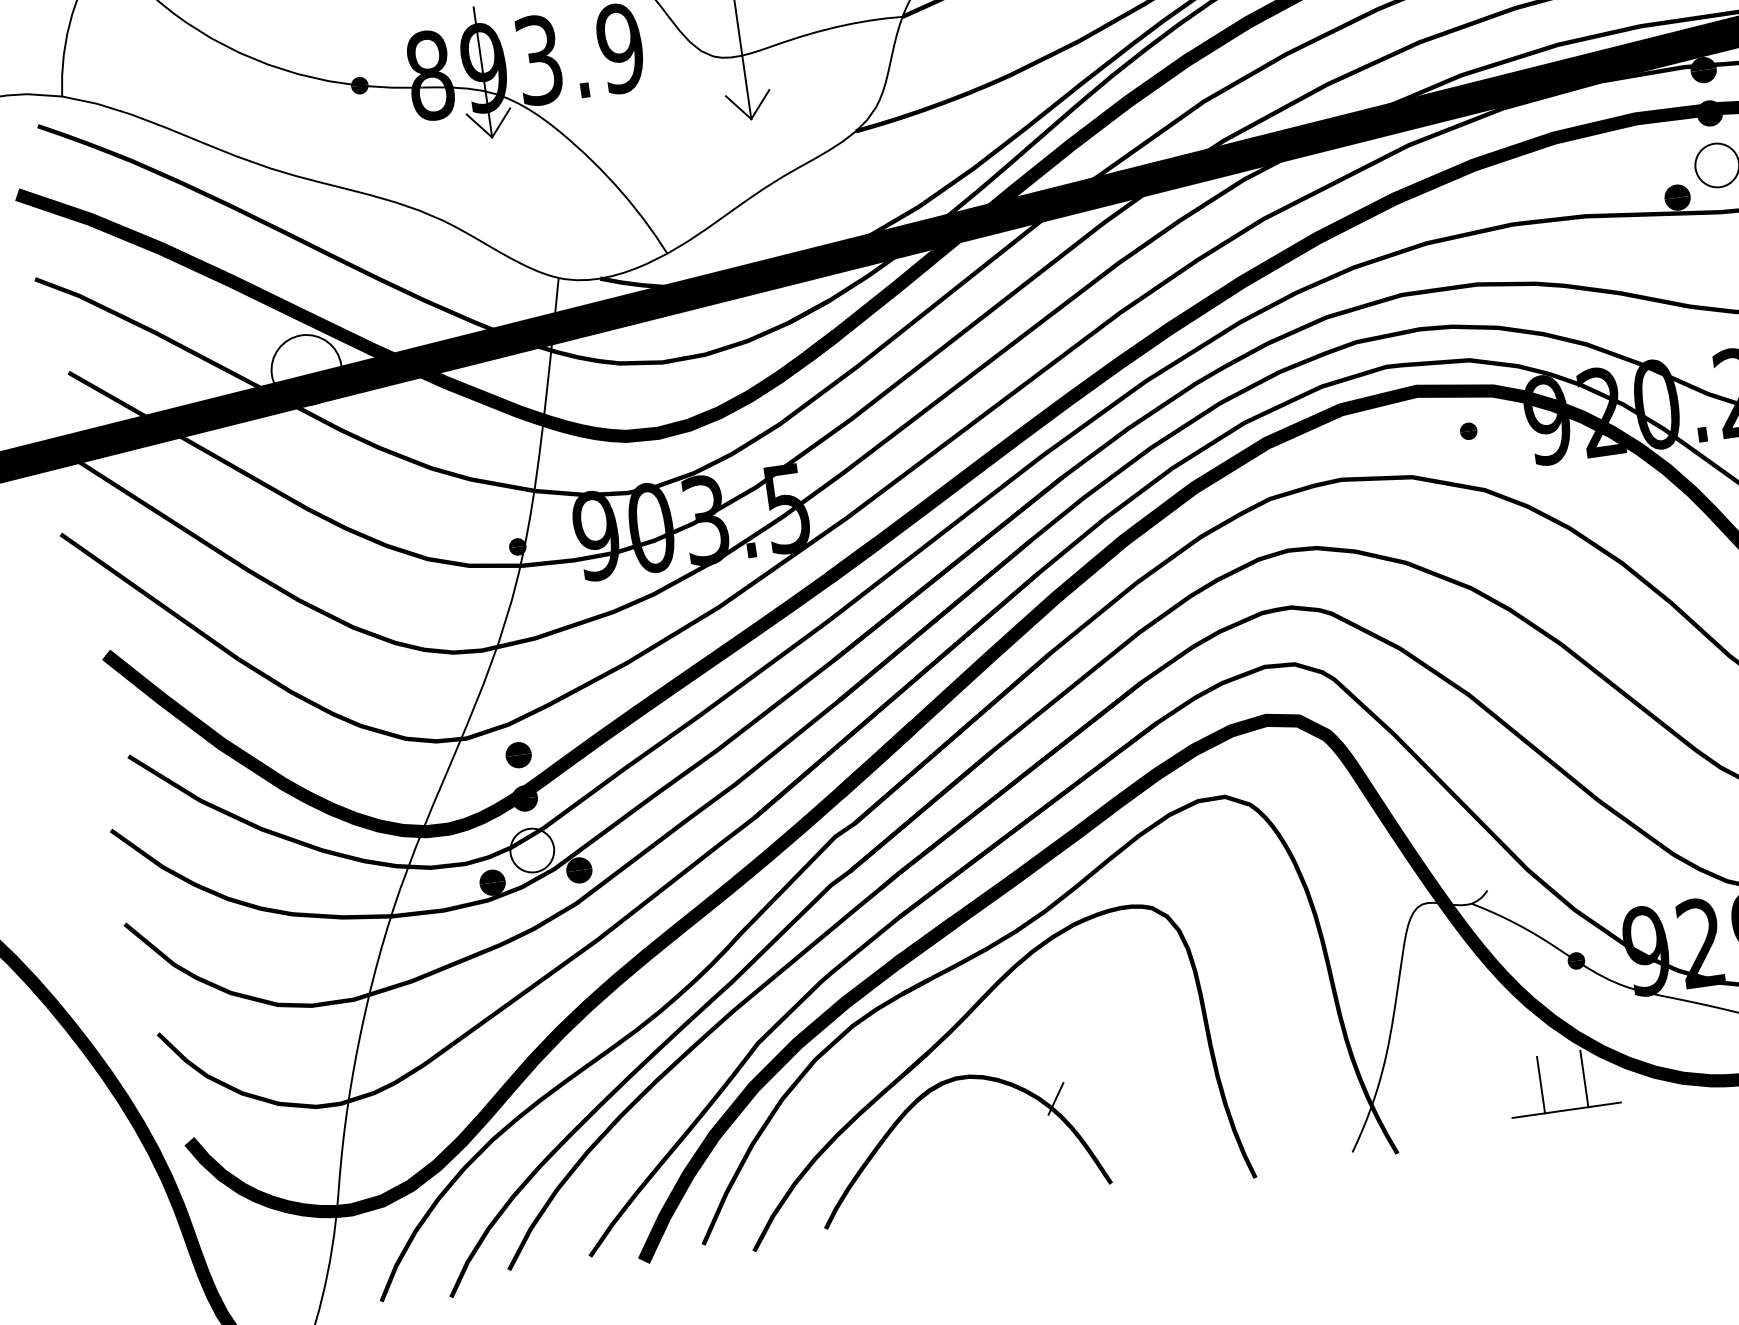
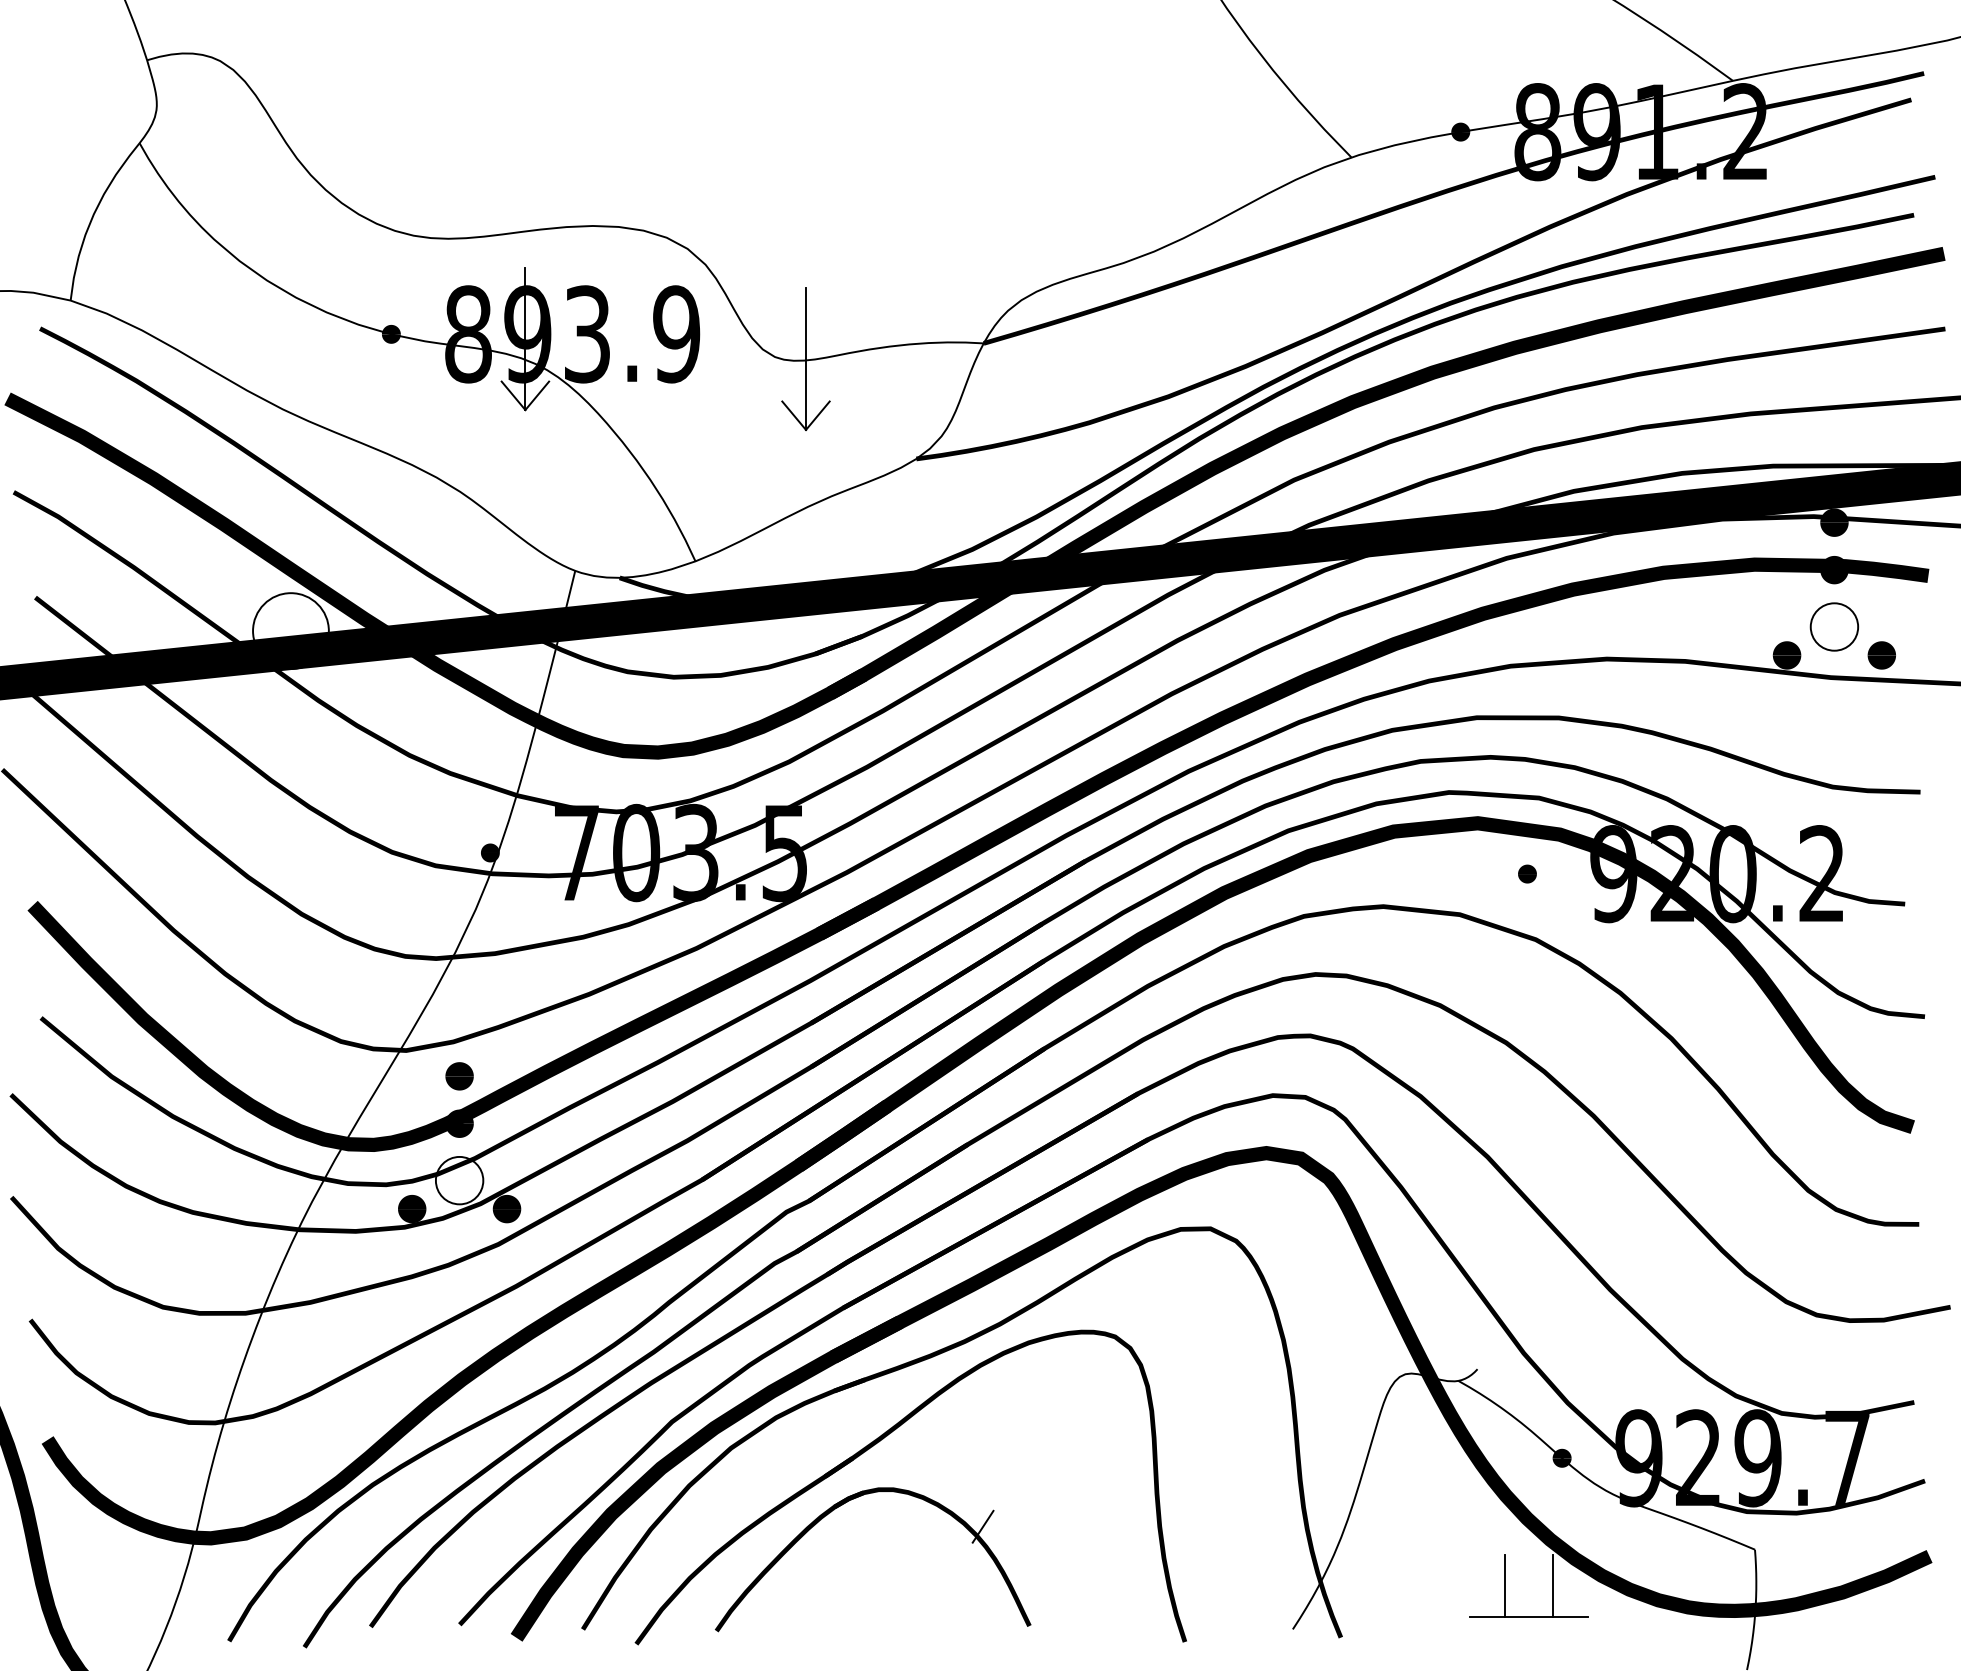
text: (596, 535) -> (576, 852), 903.5 -> 703.5

